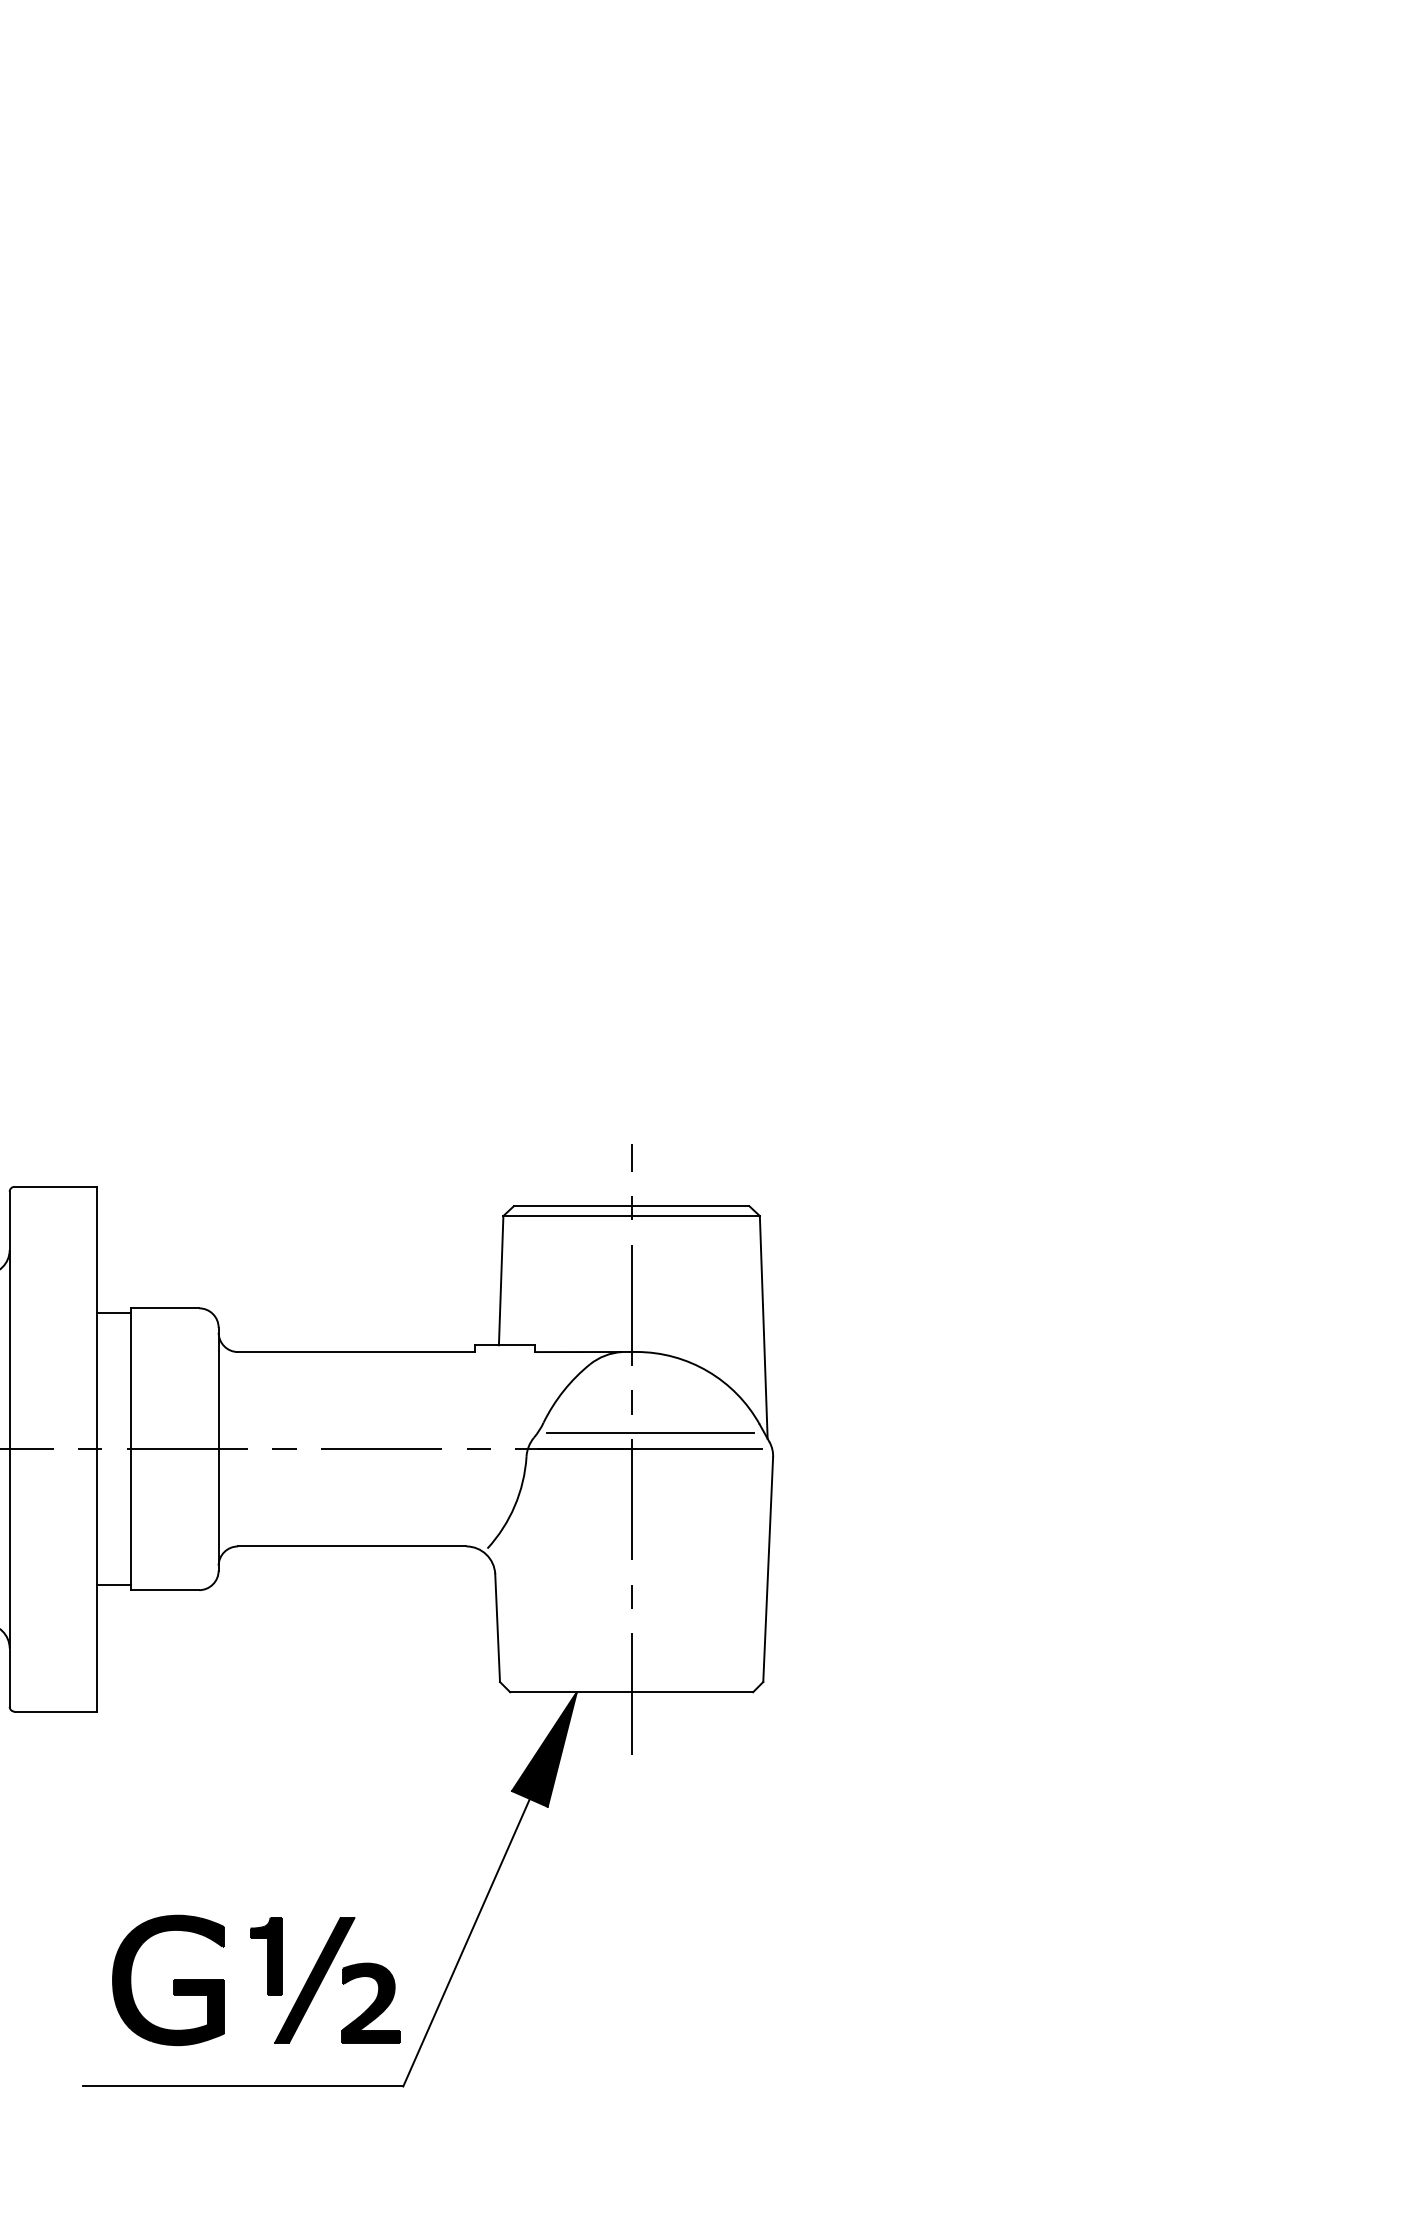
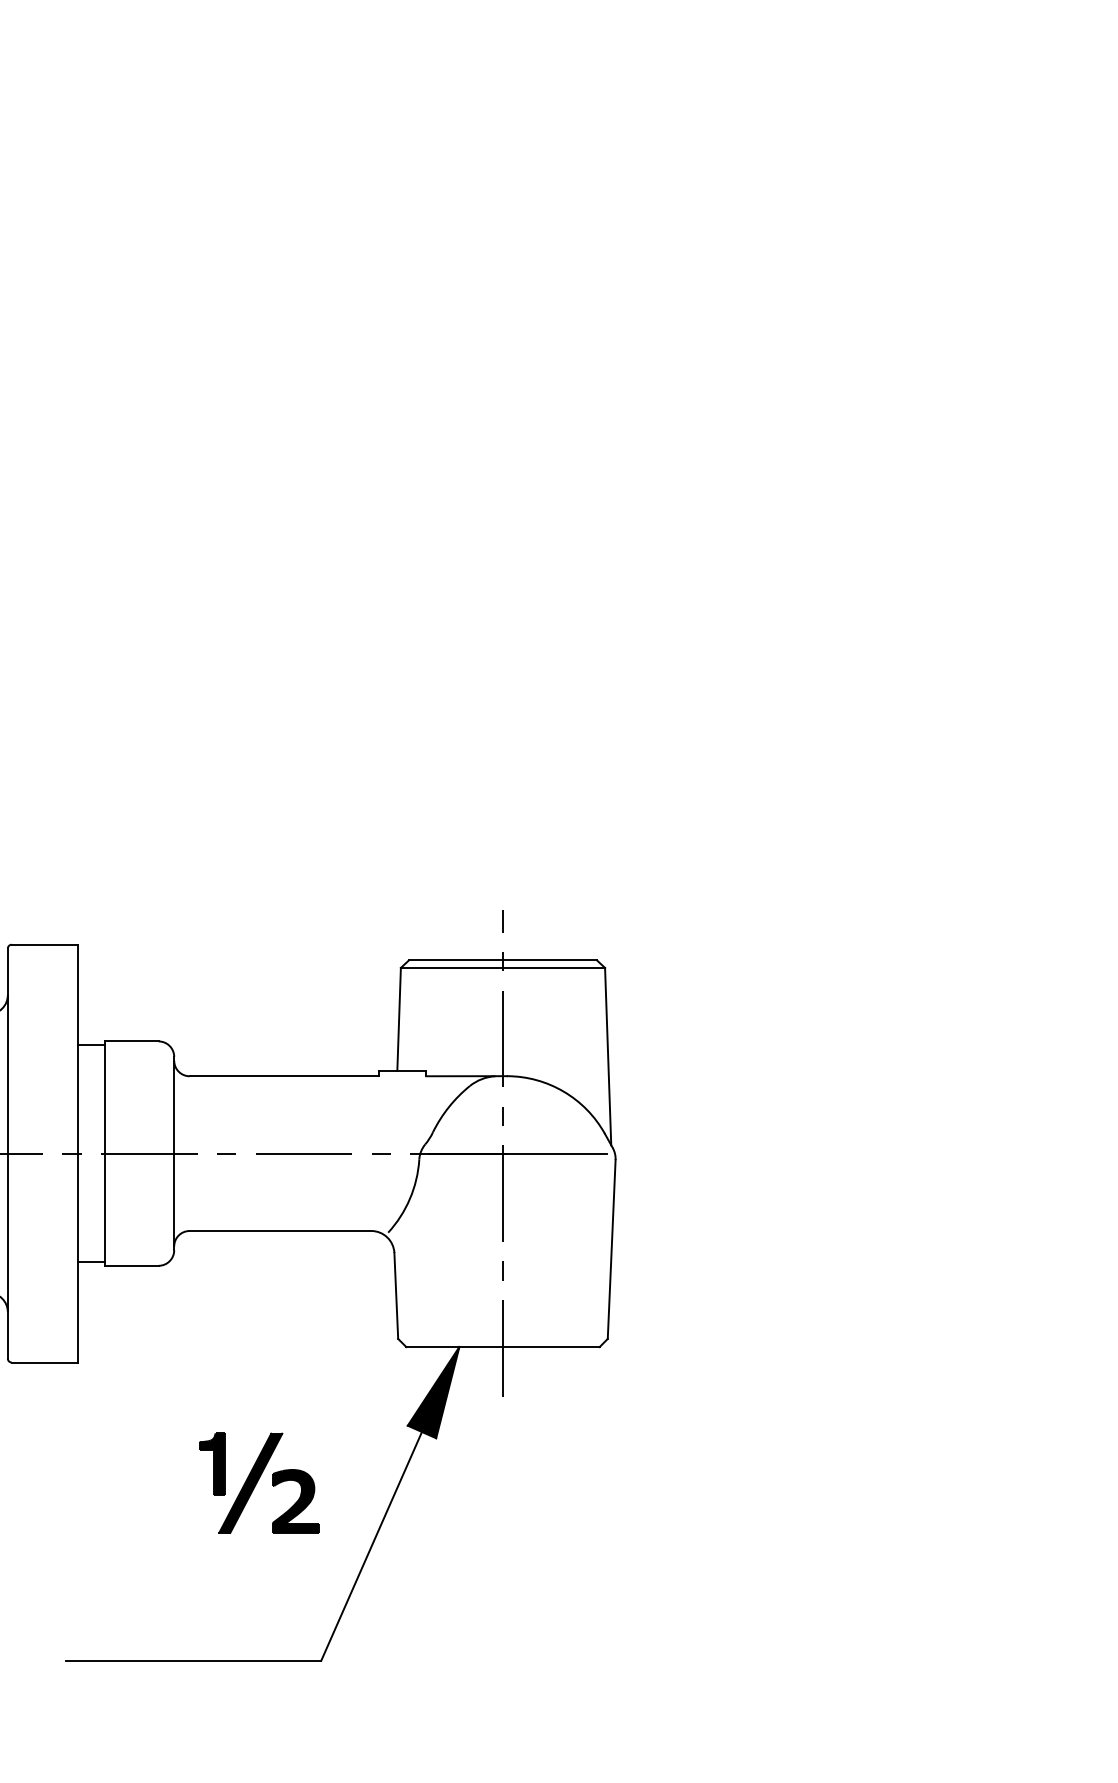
line: (650, 1433) -> (518, 1141), removed
part: (168, 1980) -> (134, 1576), removed
part: (325, 1980) -> (259, 1483), moved

